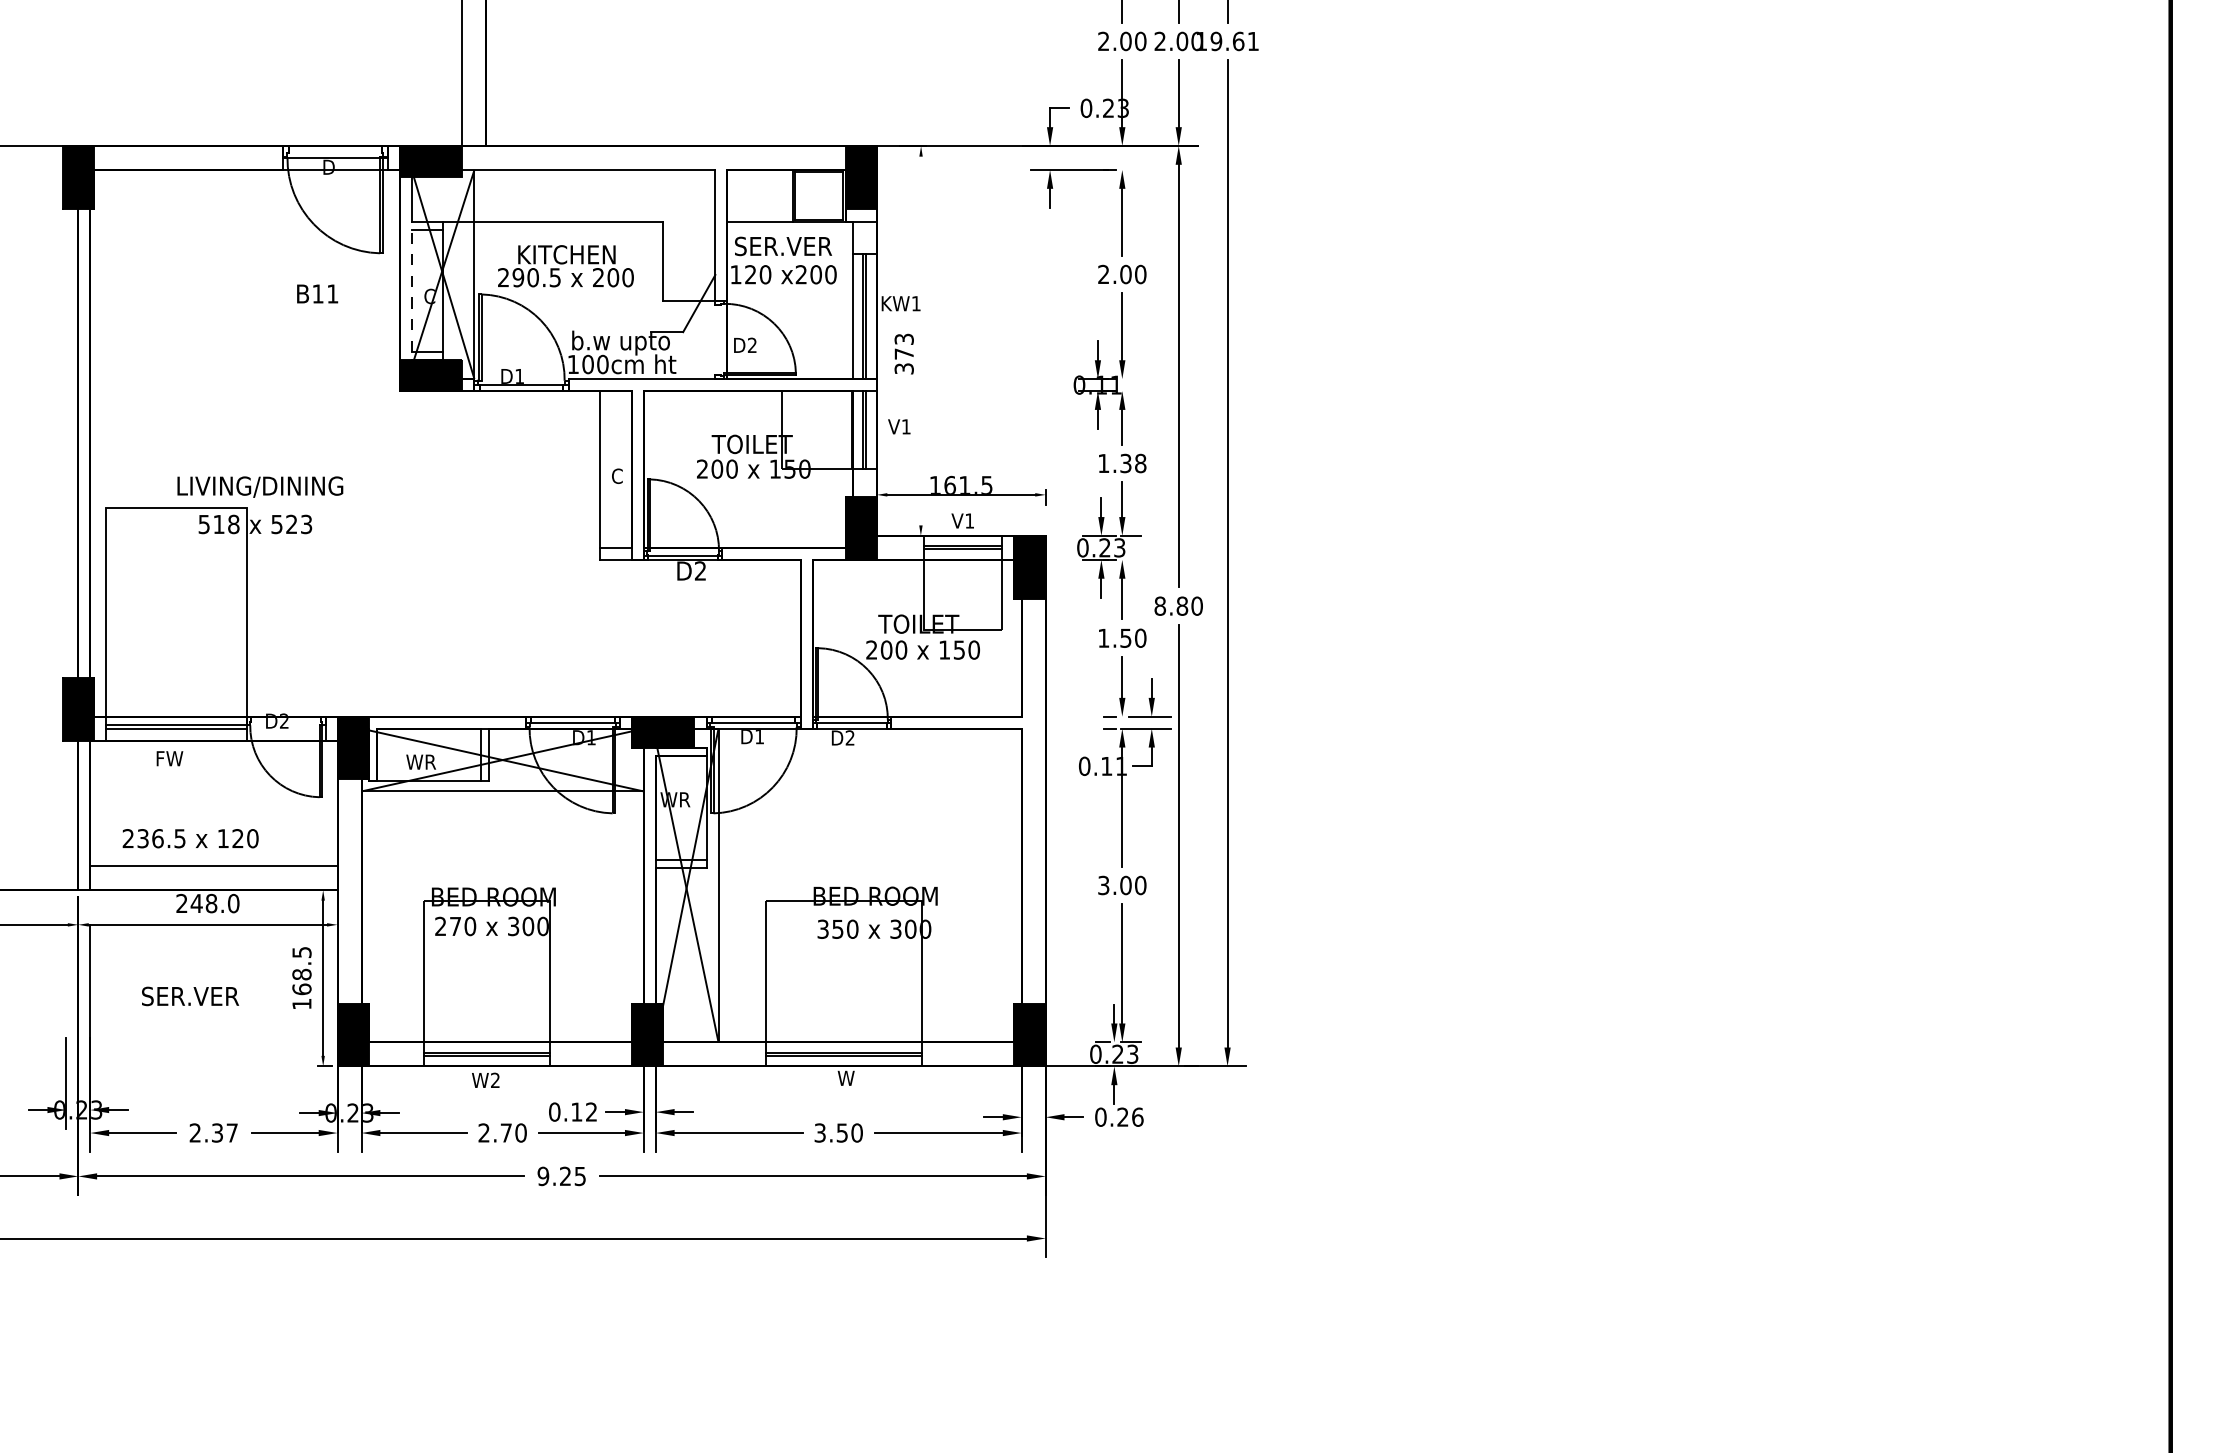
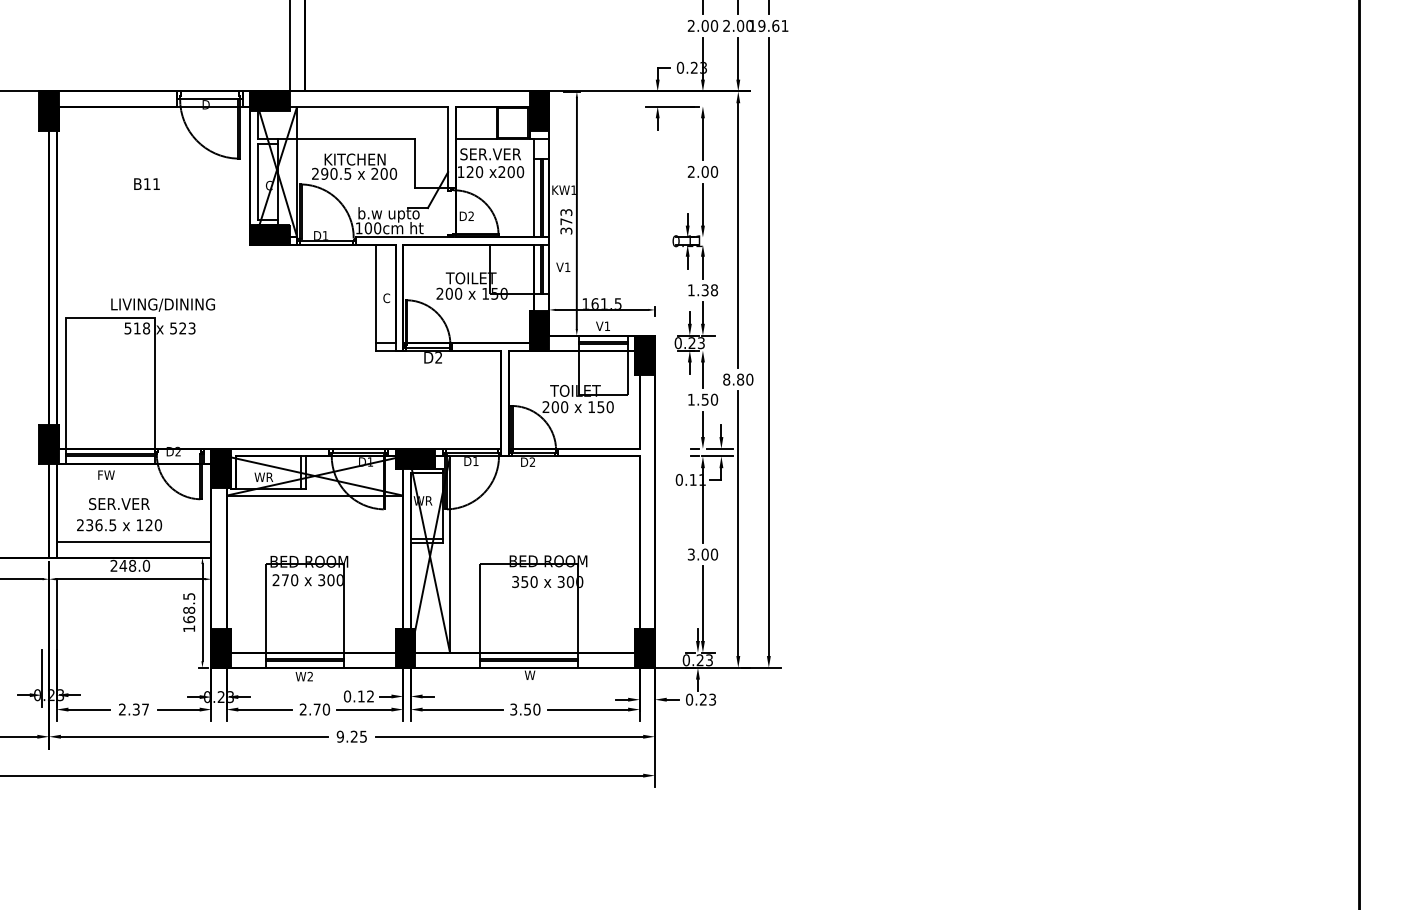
line: (411, 289) -> (257, 181), dashed -> solid
text: (316, 292) -> (146, 183), moved
line: (920, 340) -> (576, 213), added
text: (190, 997) -> (119, 504), moved
text: (1137, 1116) -> (712, 699), 0.26 -> 0.23

